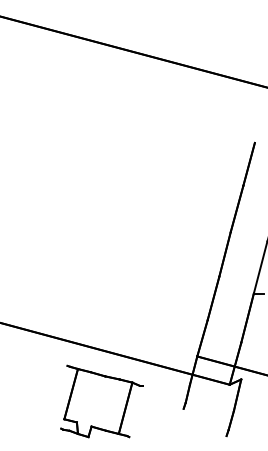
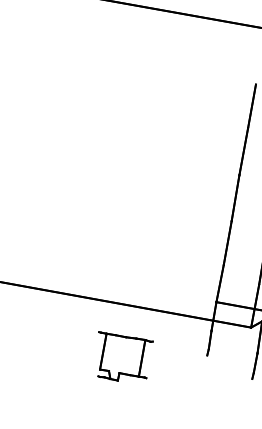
part: (101, 401) -> (124, 355), size x0.7

